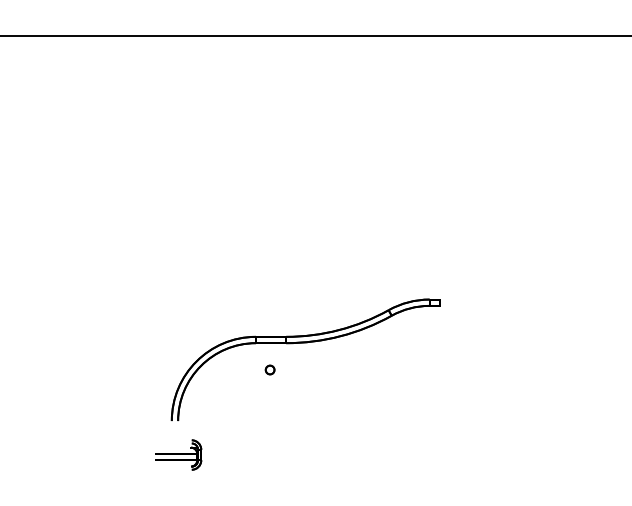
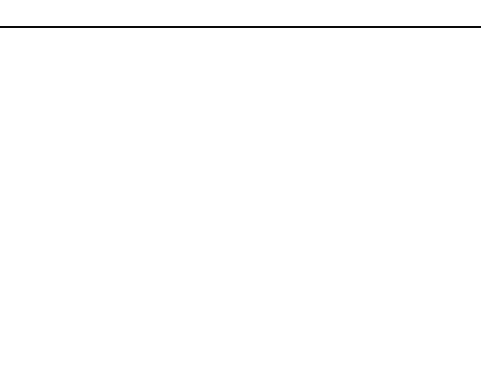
part: (275, 372) -> (209, 283), removed

